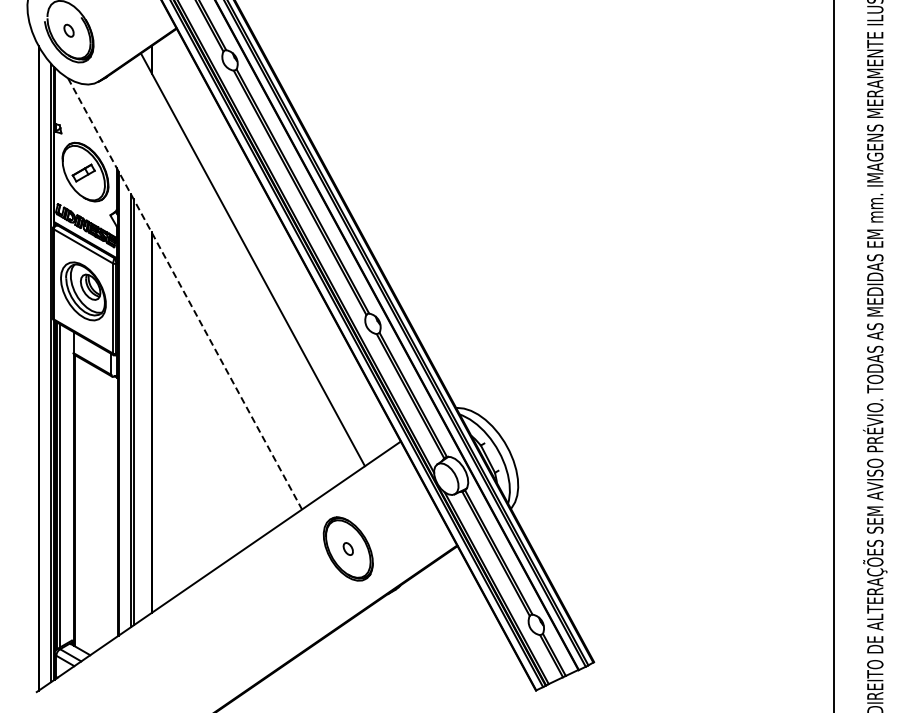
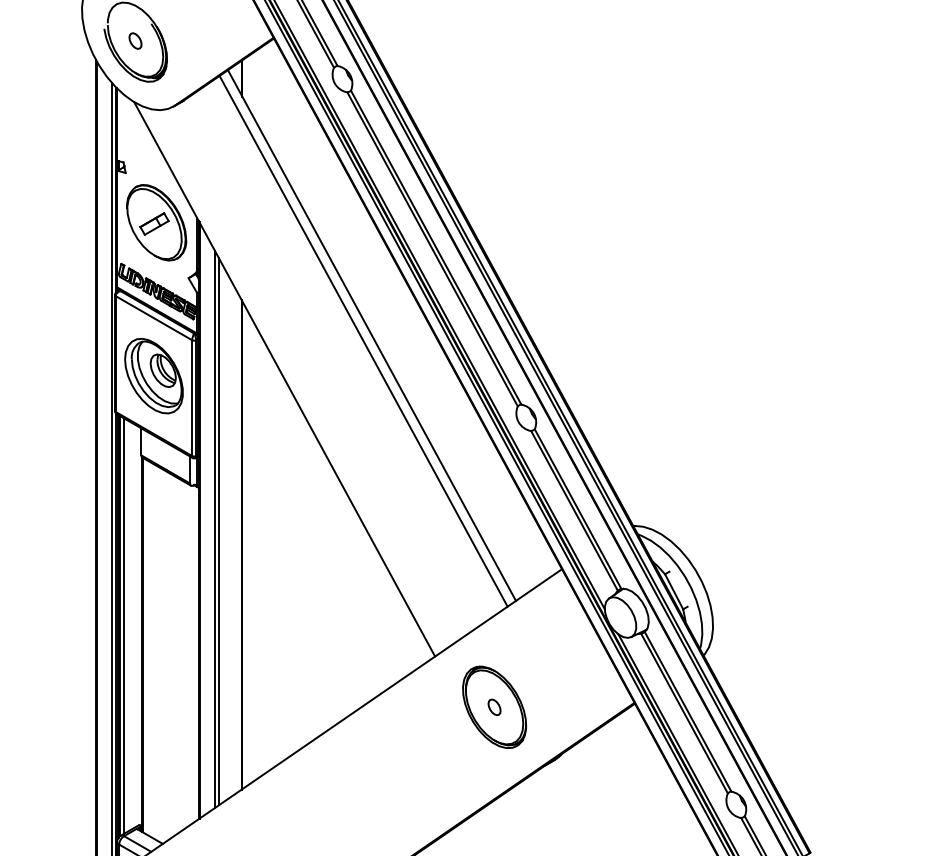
line: (246, 263) -> (363, 340), added
line: (185, 294) -> (285, 380), dashed -> solid

